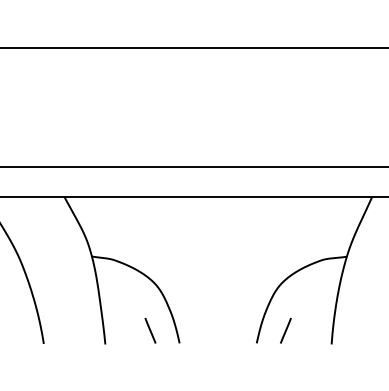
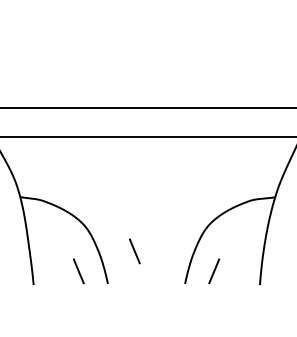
line: (206, 310) -> (134, 251), added

